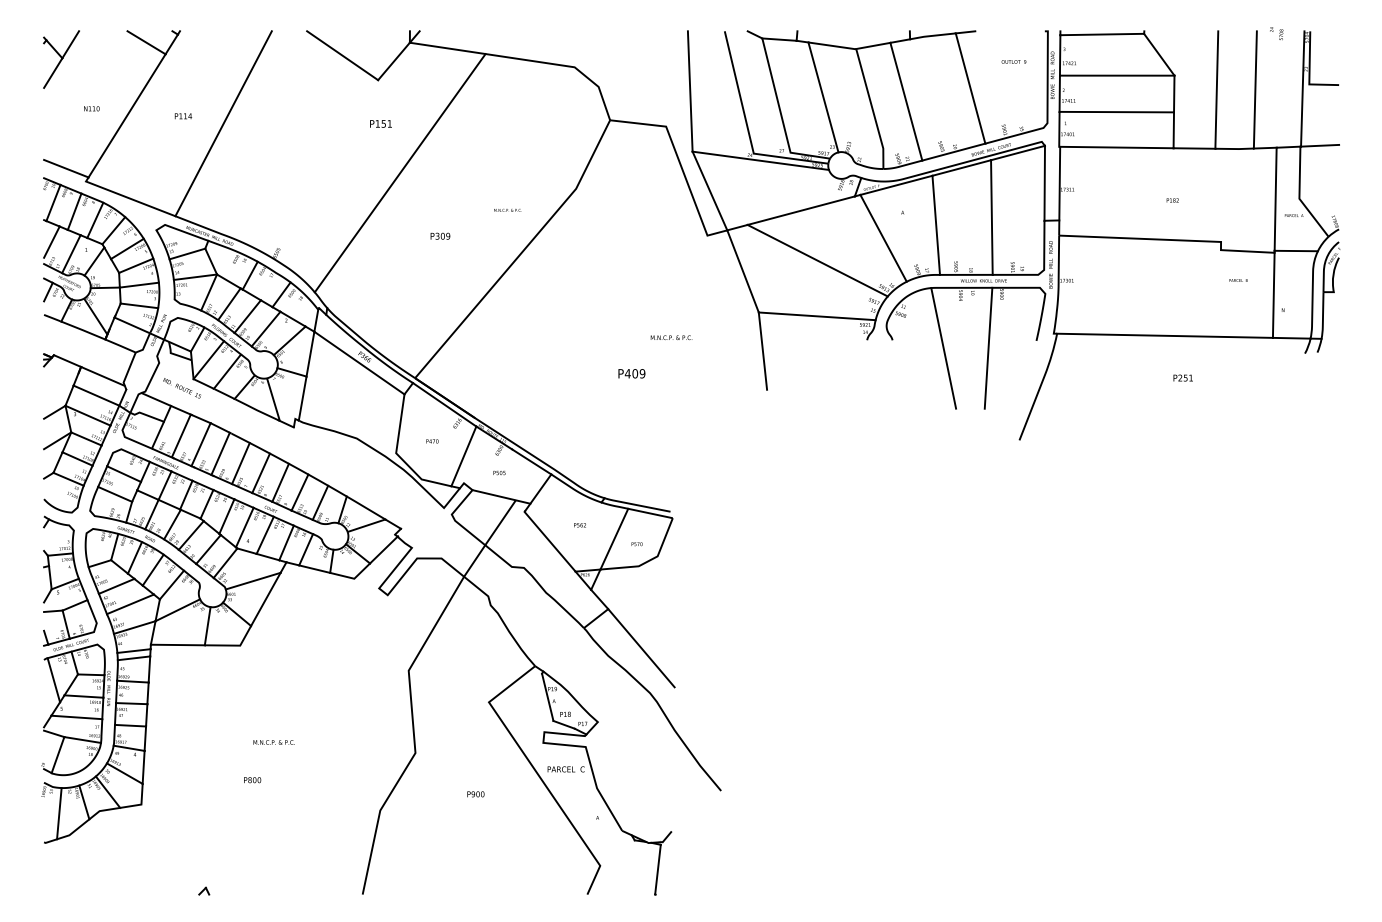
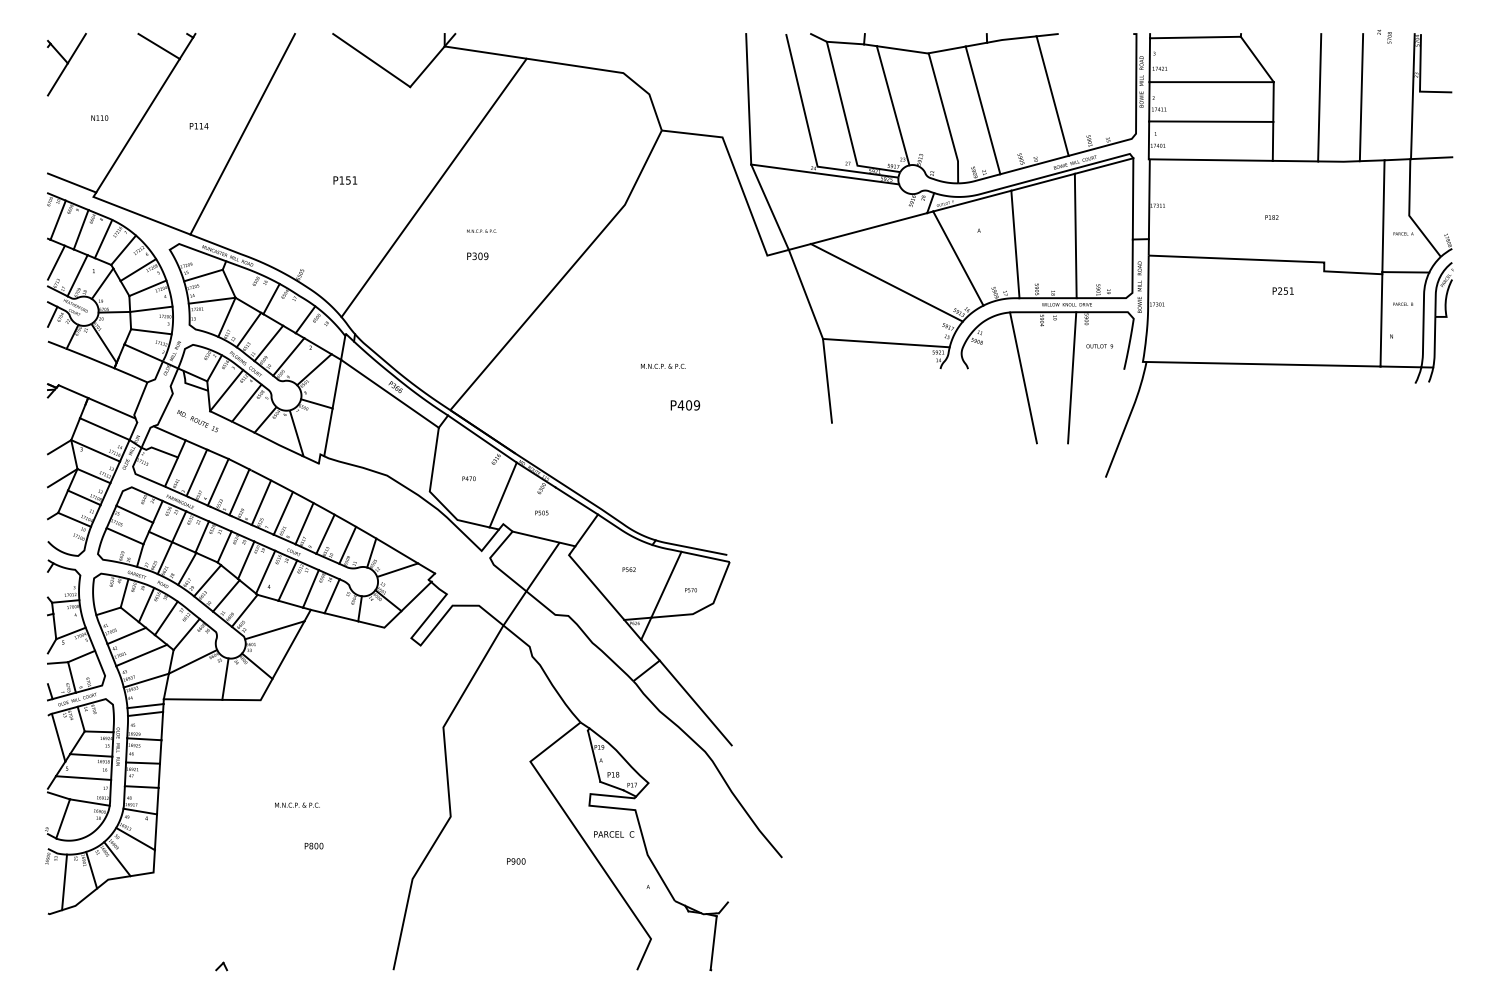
text: (1013, 62) -> (1099, 346), moved
text: (381, 123) -> (345, 180), moved
text: (507, 209) -> (481, 230), moved
text: (1237, 279) -> (1402, 303), moved
text: (671, 336) -> (663, 365), moved
text: (1182, 377) -> (1282, 290), moved
text: (252, 779) -> (313, 845), moved

